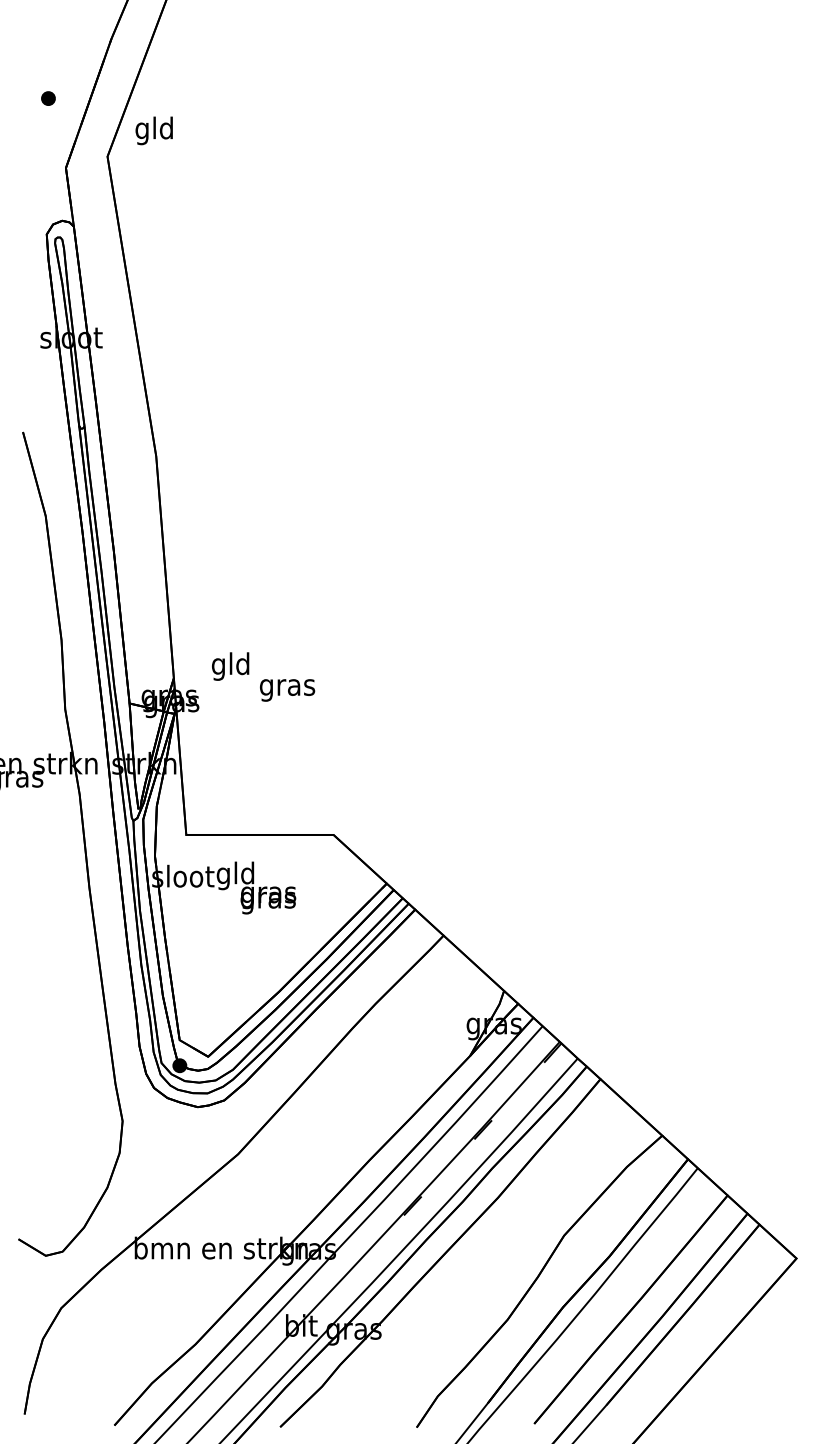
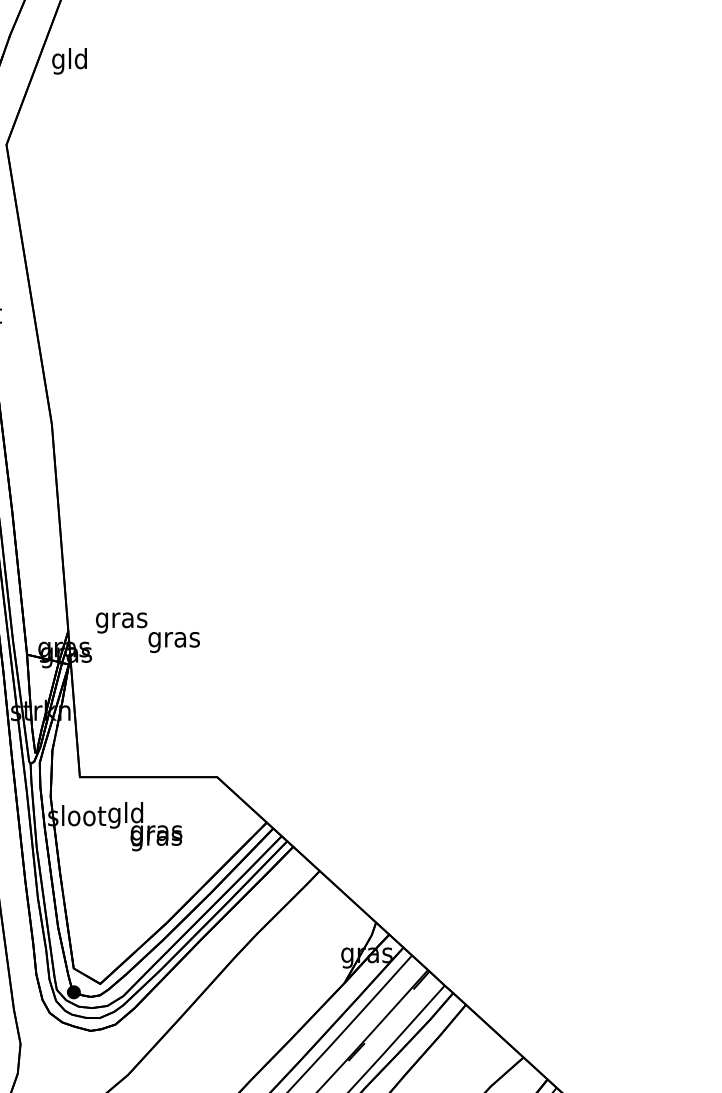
text: (153, 130) -> (68, 60), moved
text: (230, 666) -> (121, 620), gld -> gras

